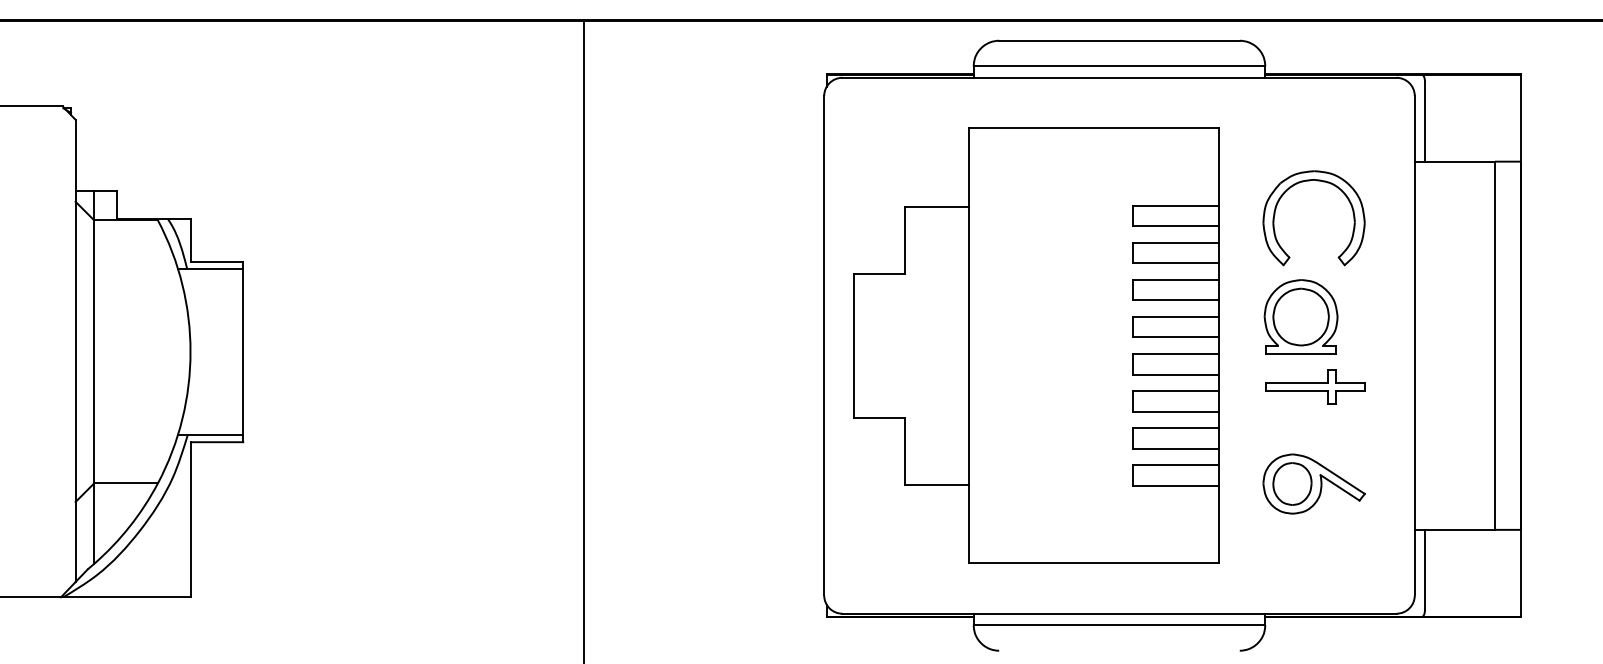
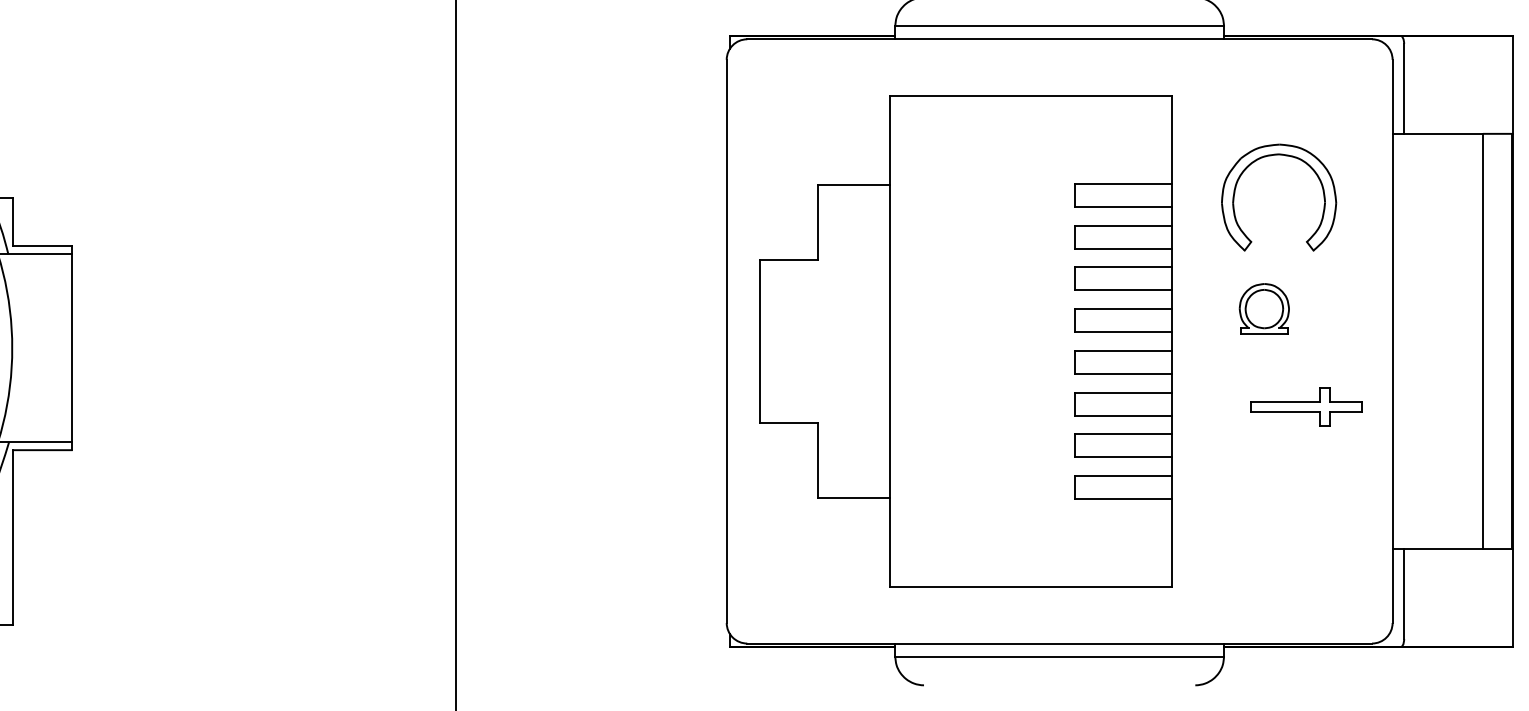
part: (1300, 316) -> (1263, 308), size x0.6
part: (1315, 386) -> (1306, 406), moved
part: (1313, 483) -> (1278, 496), removed

